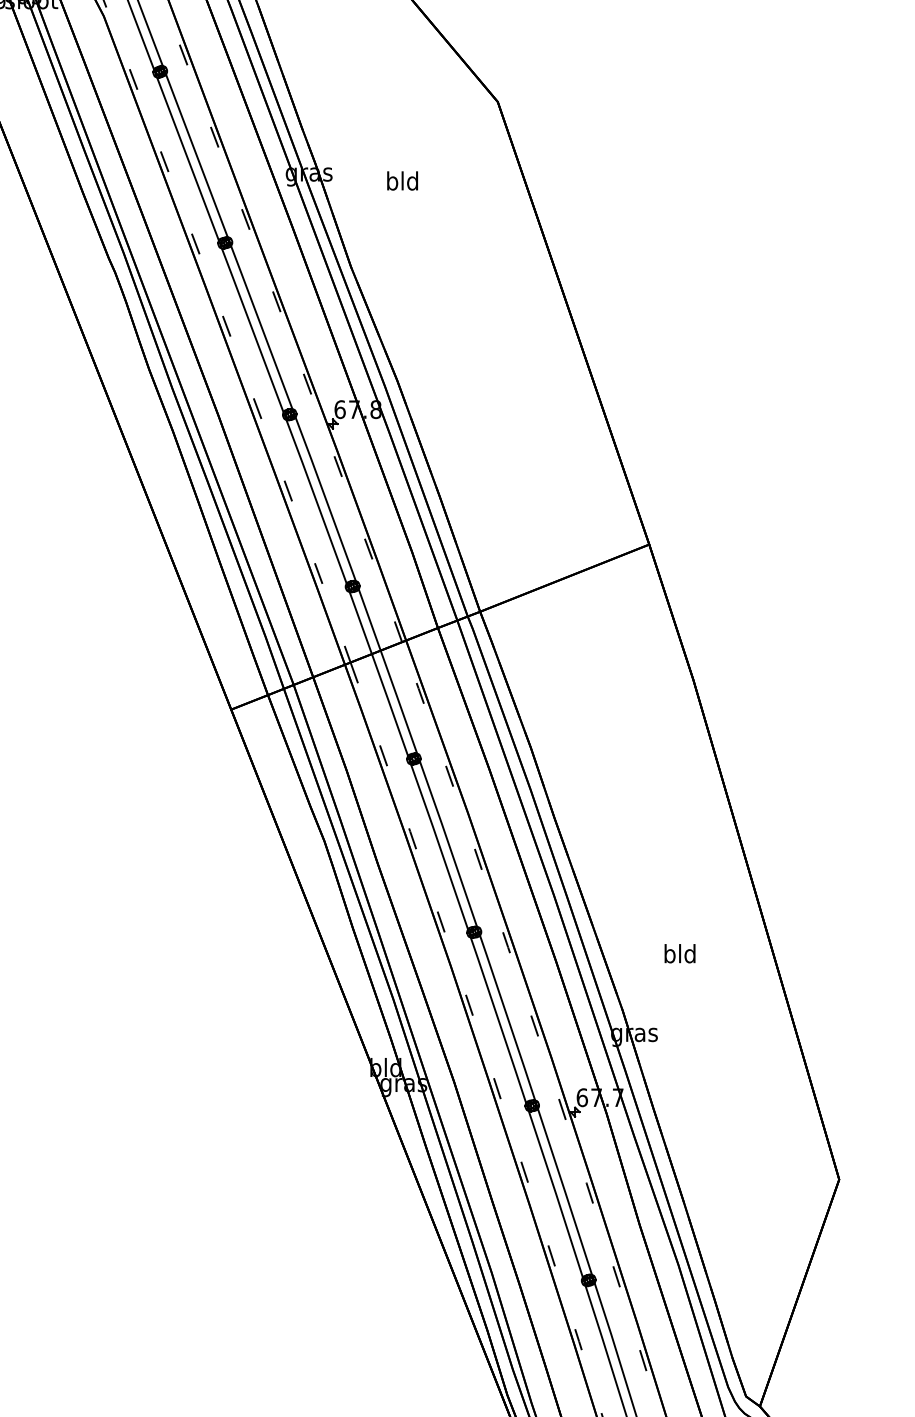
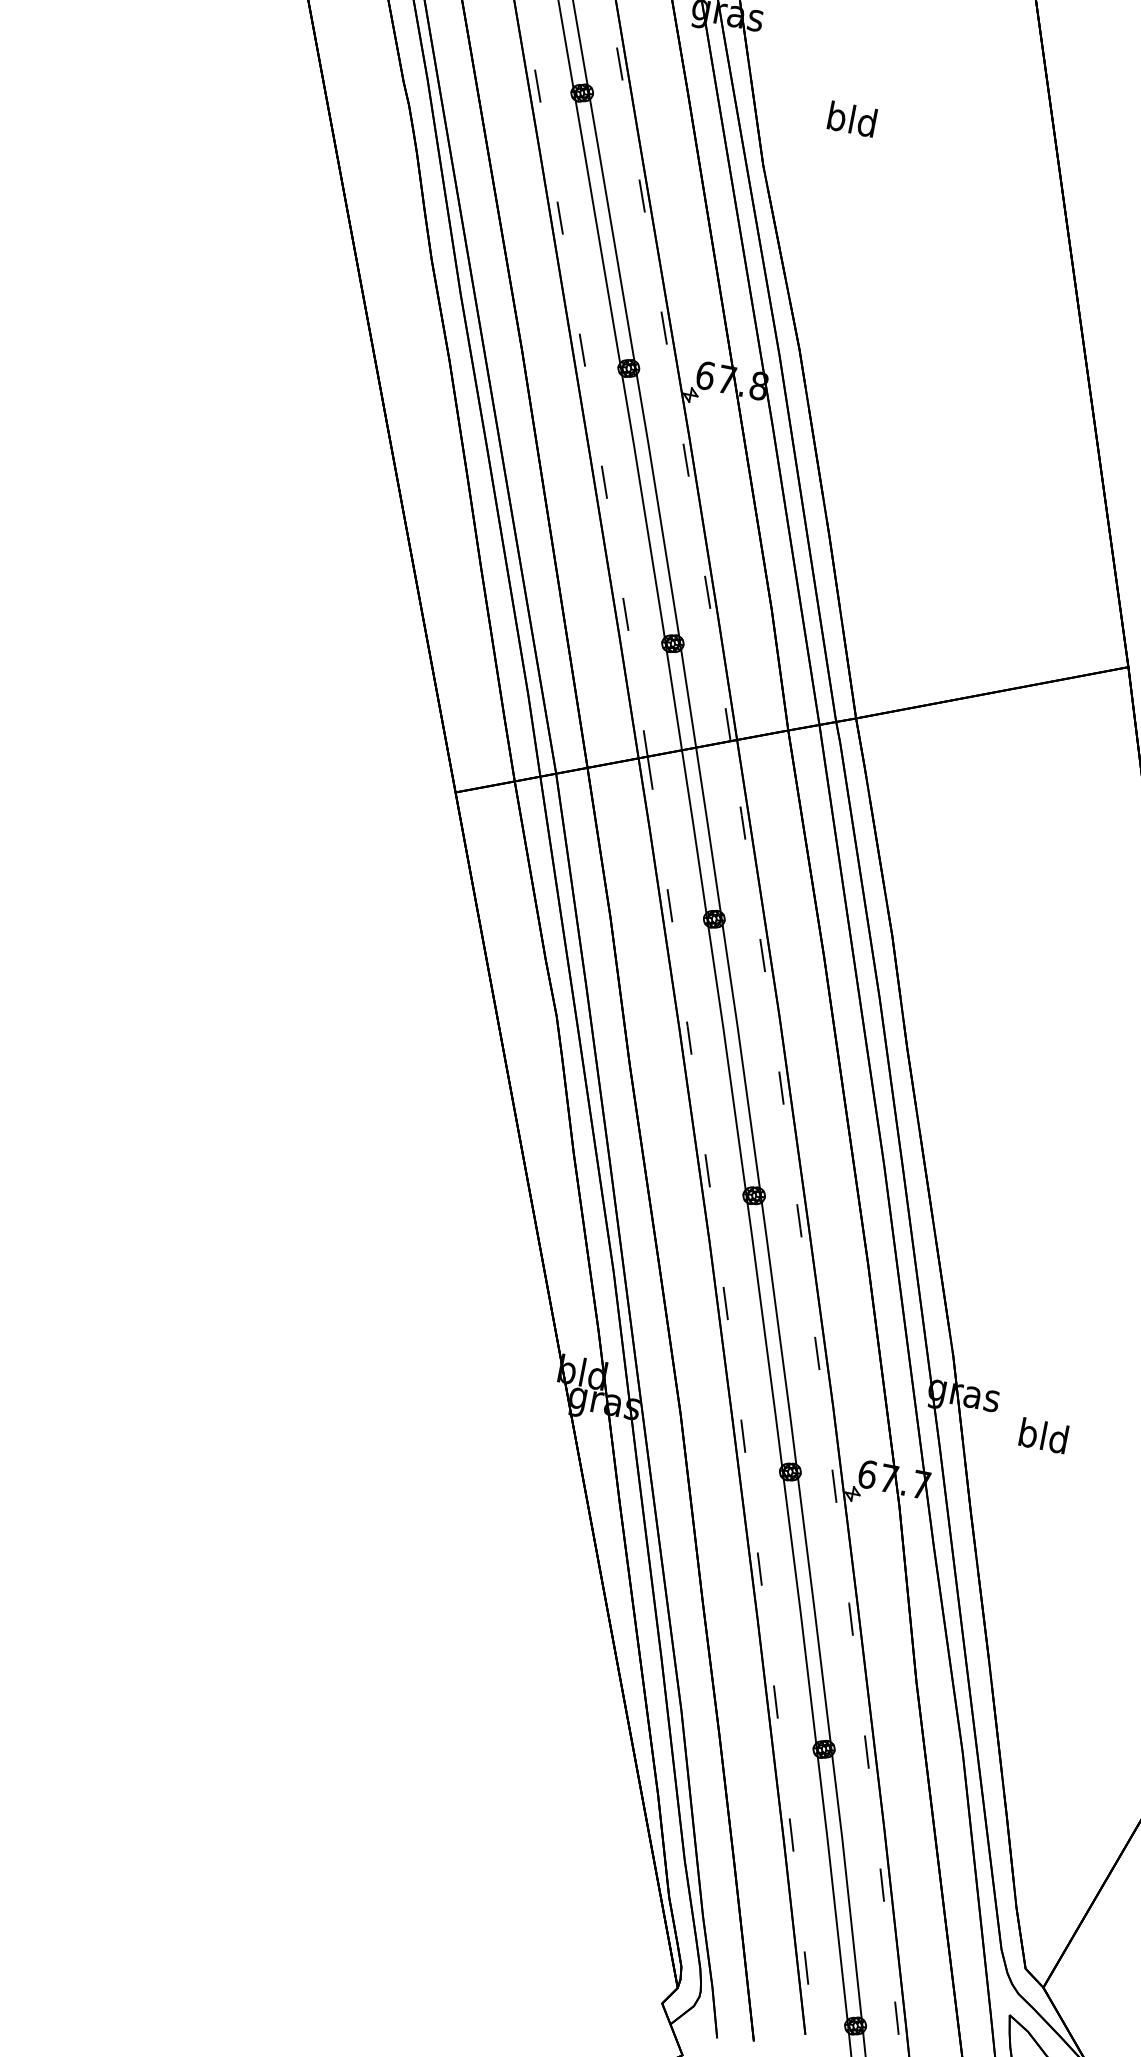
text: (402, 180) -> (852, 118), moved
text: (679, 953) -> (1043, 1435), moved

